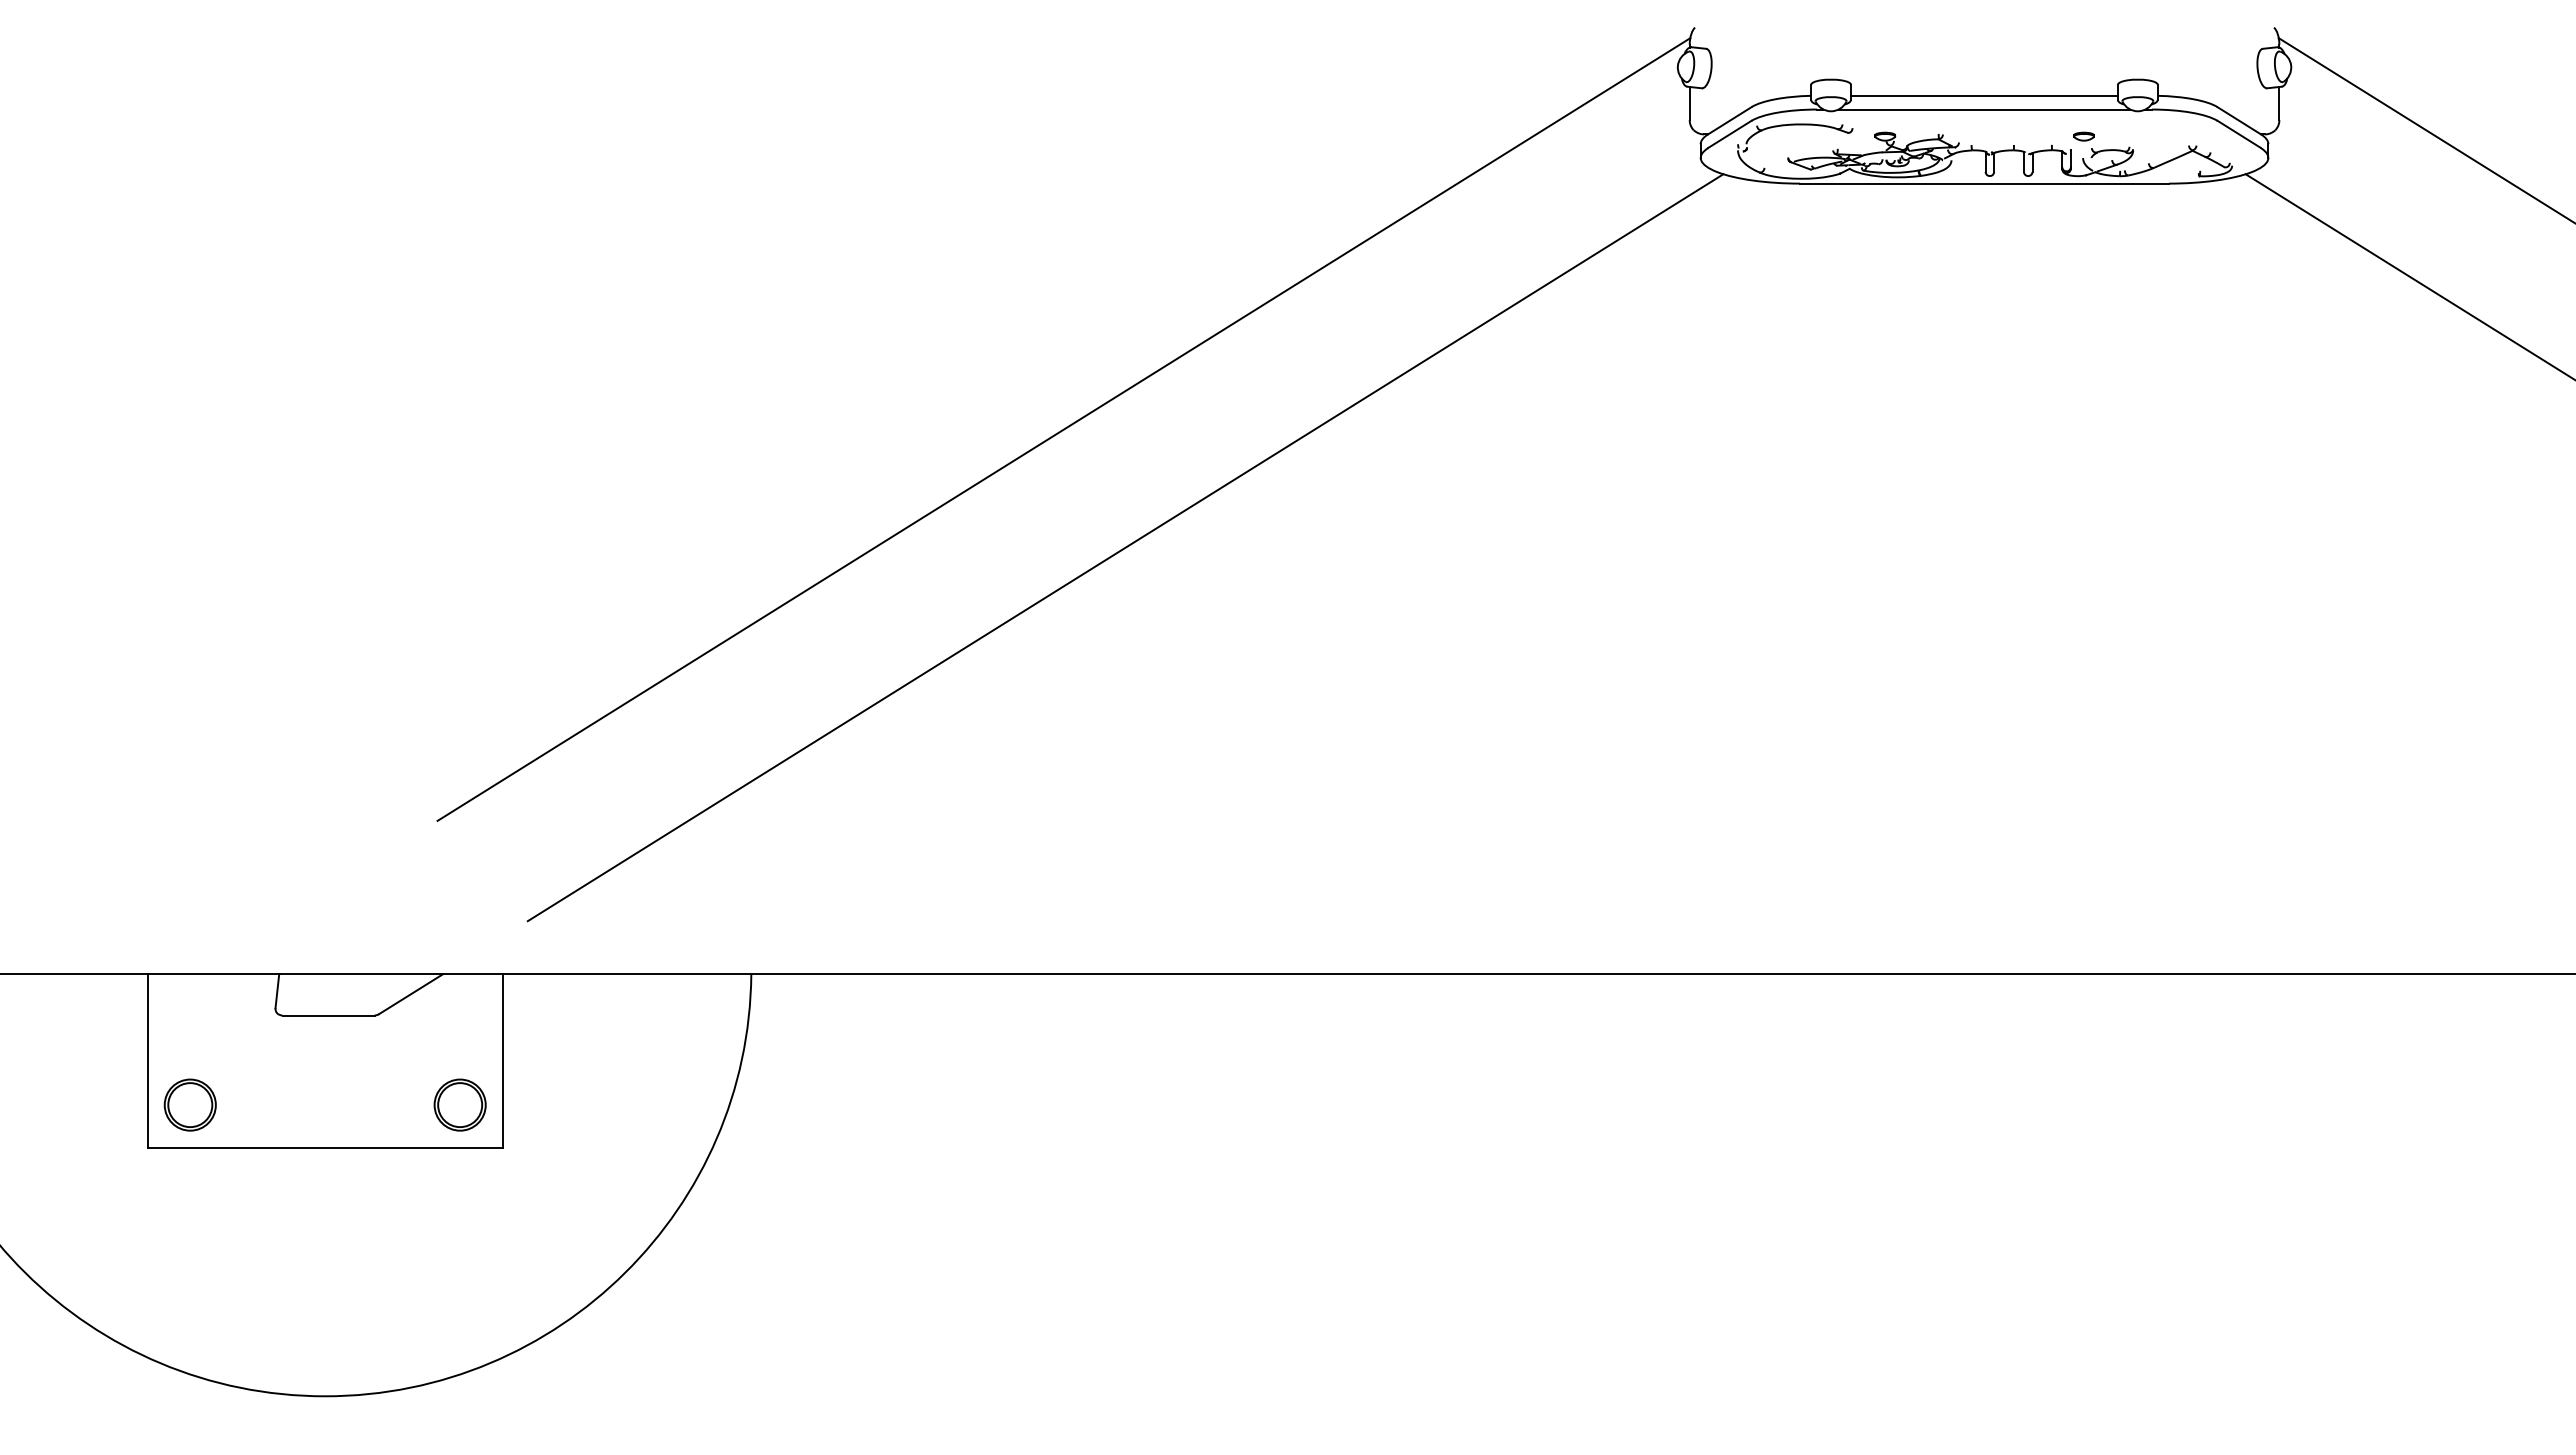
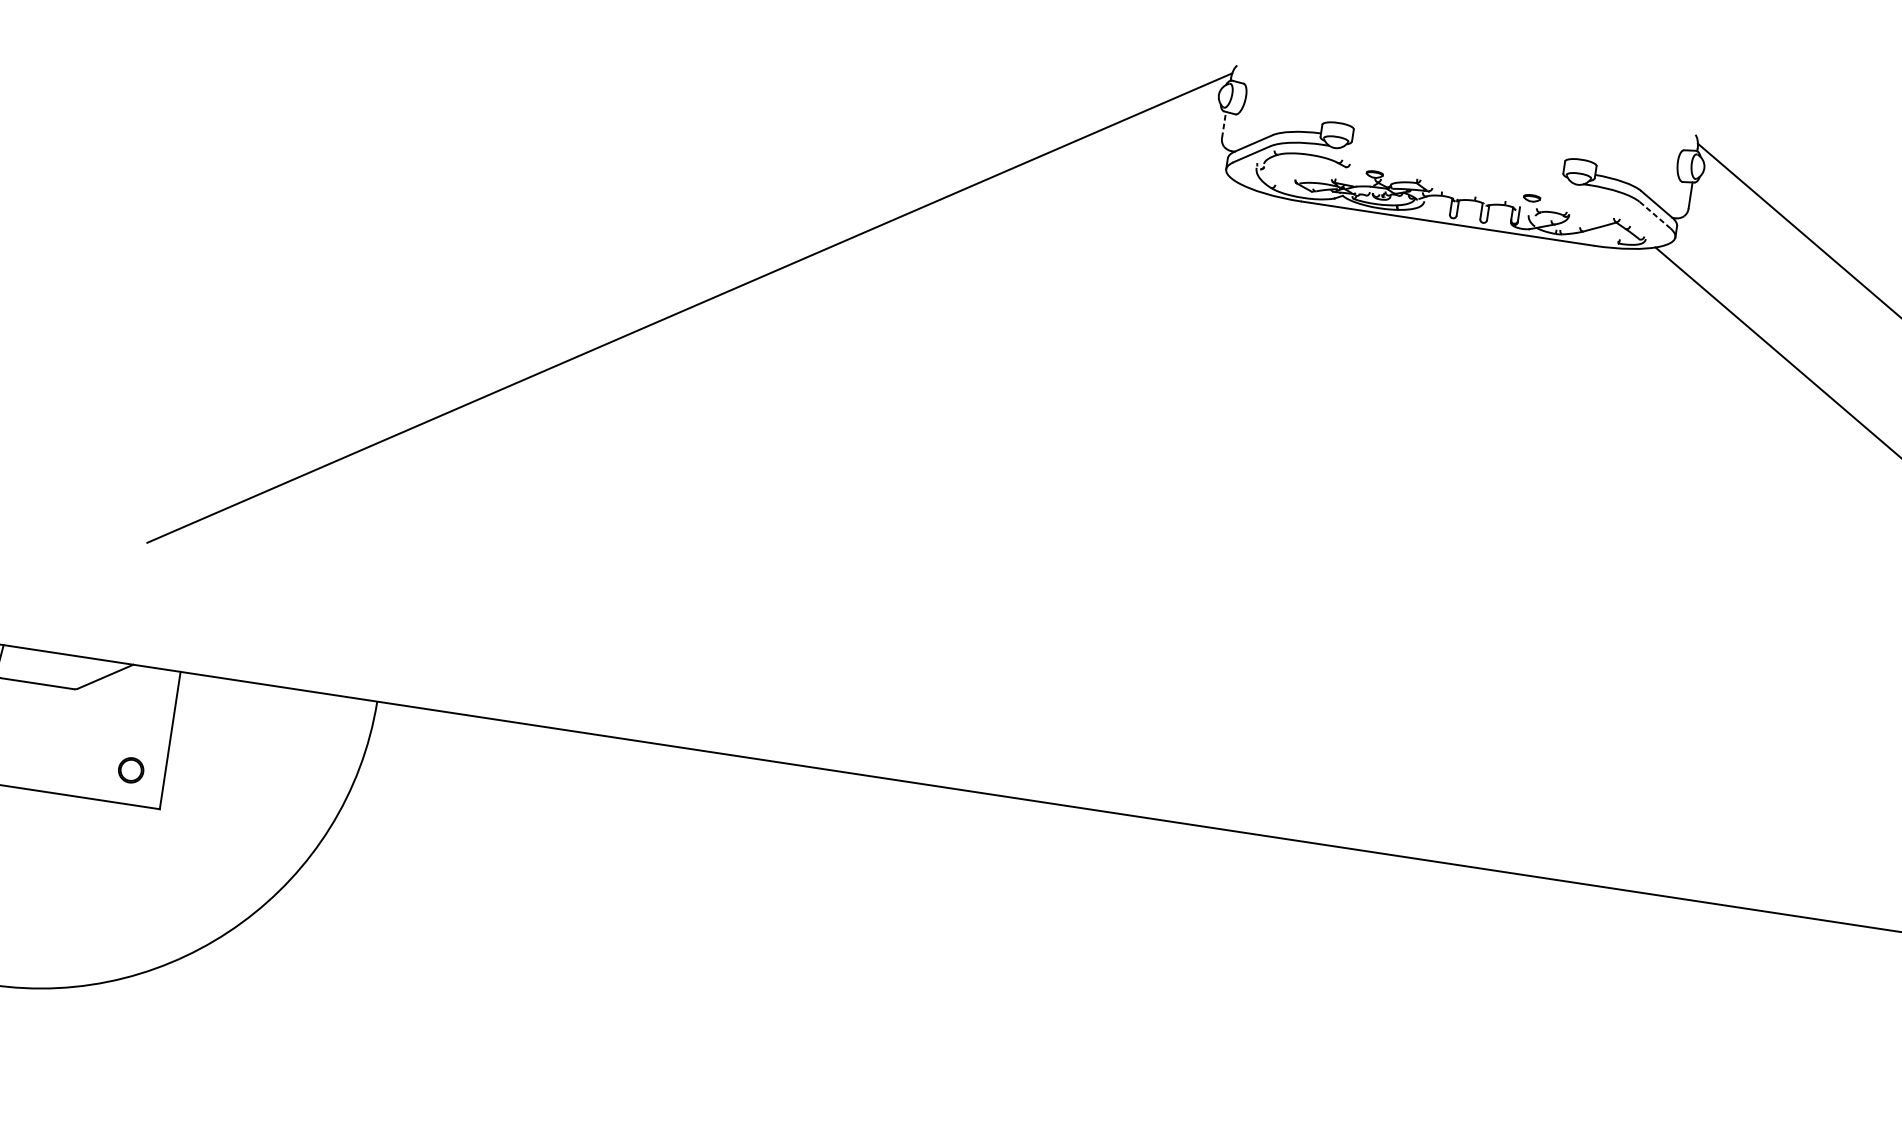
line: (1983, 95) -> (1457, 153), removed
line: (1689, 103) -> (1223, 124), solid -> dashed
line: (1984, 109) -> (1456, 164), removed
line: (2239, 134) -> (1655, 215), solid -> dashed
line: (1125, 547) -> (724, 408), removed
part: (459, 1104) -> (130, 769), size x0.6

